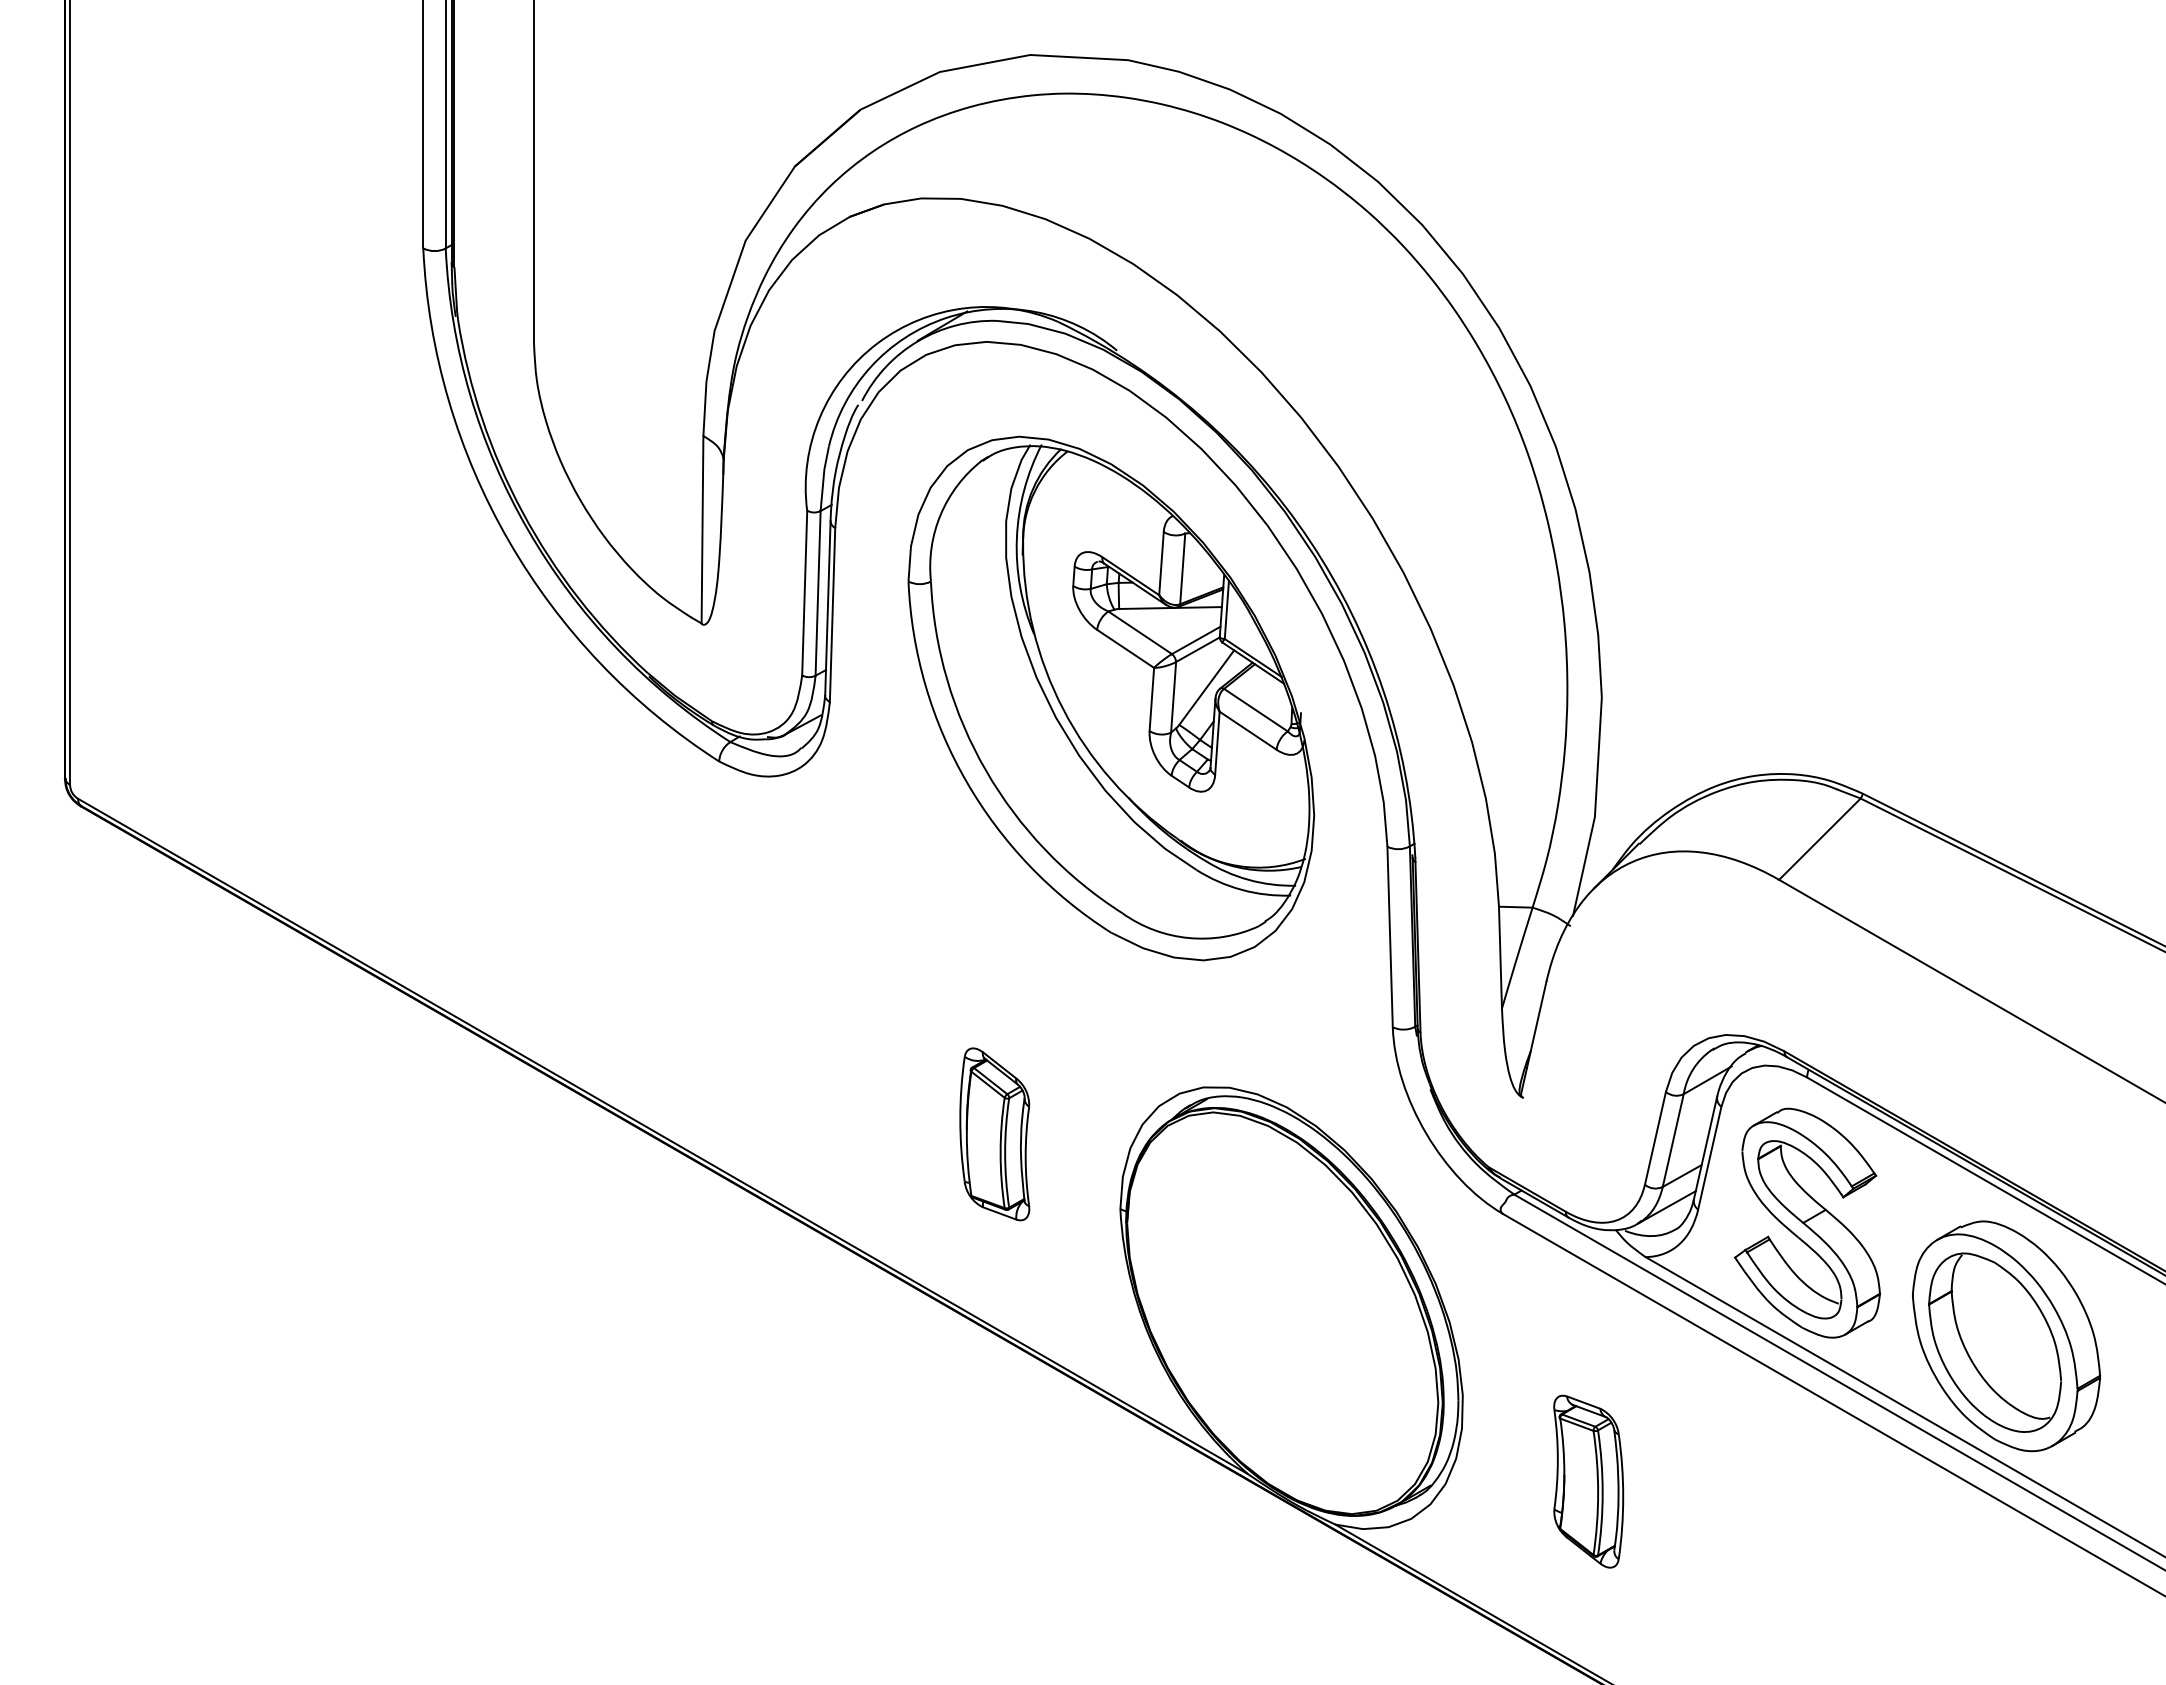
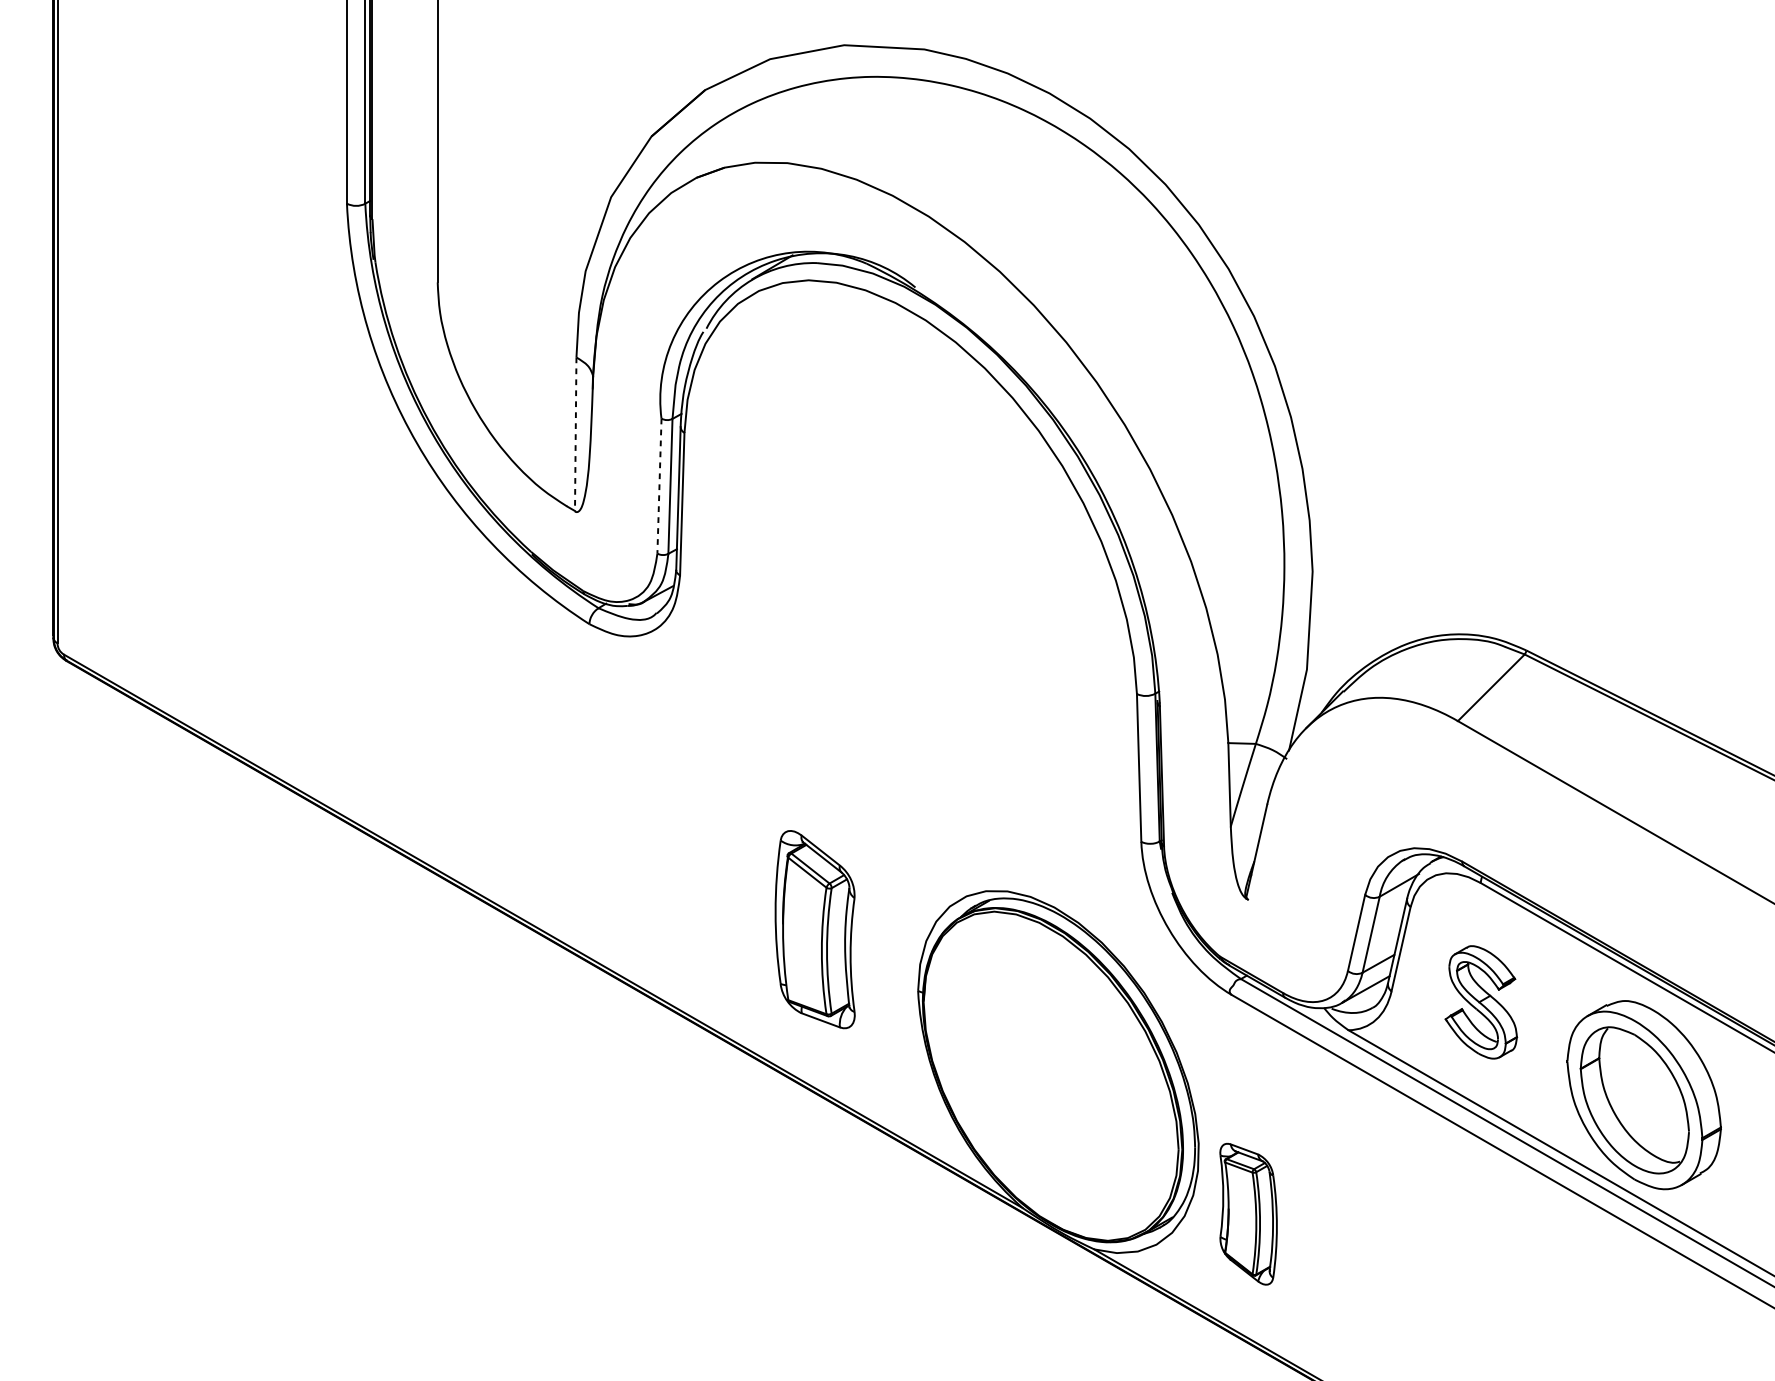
line: (702, 529) -> (575, 434), solid -> dashed
line: (804, 593) -> (659, 486), solid -> dashed
part: (1111, 698) -> (910, 572), removed
part: (994, 1134) -> (814, 929), size x1.4
part: (1807, 1222) -> (1481, 1001), size x0.6
part: (1588, 1481) -> (1248, 1214), moved

